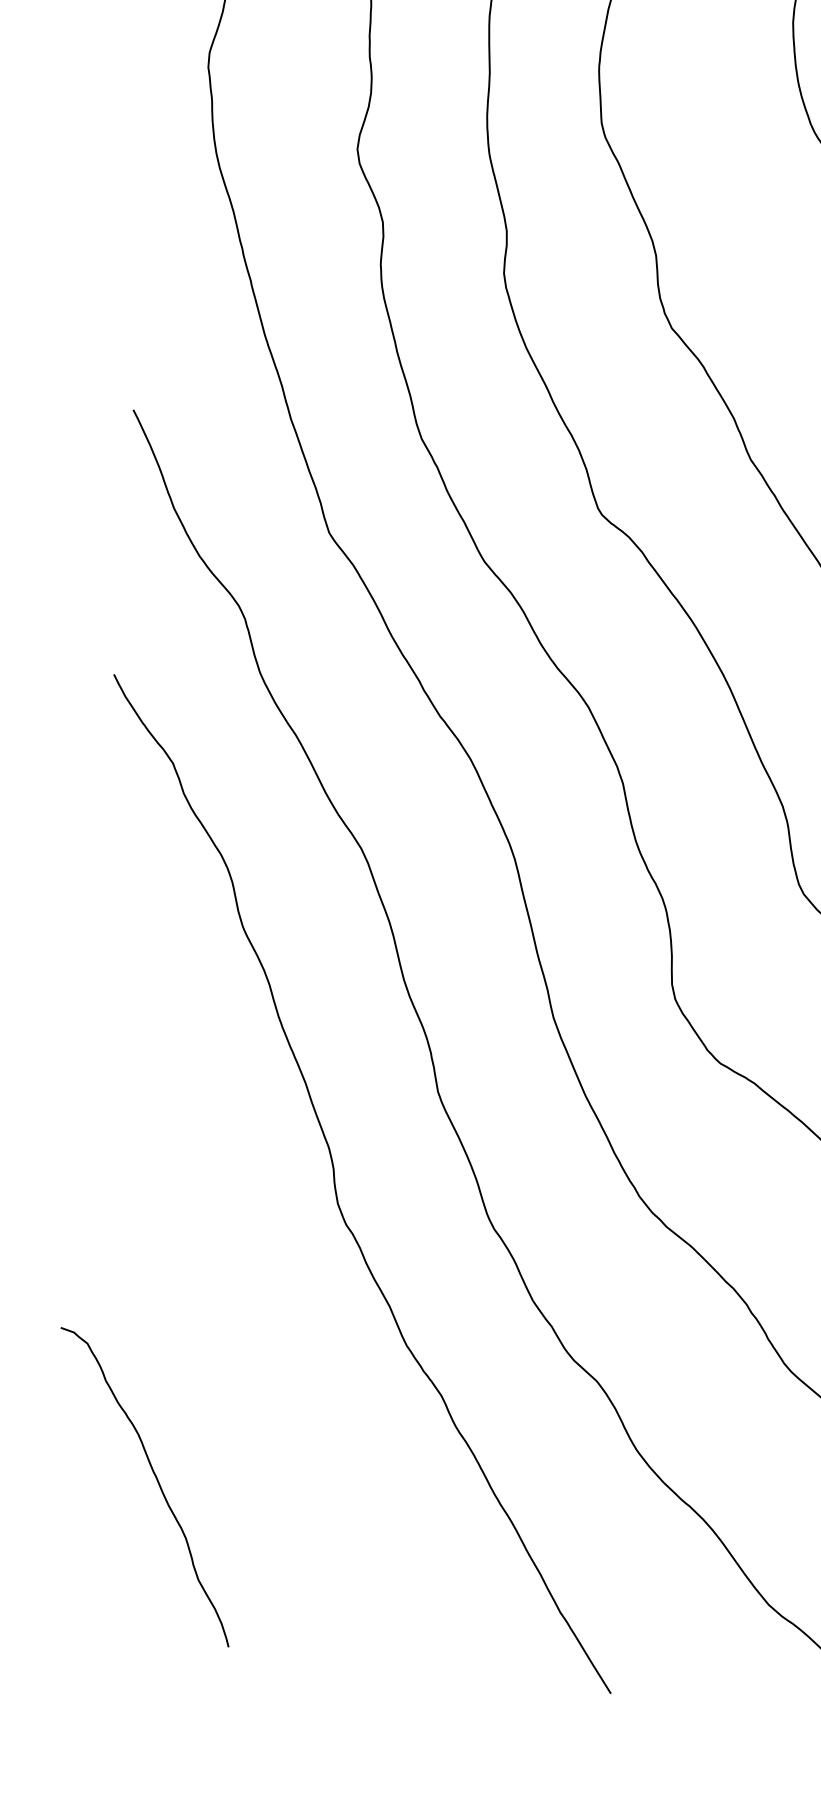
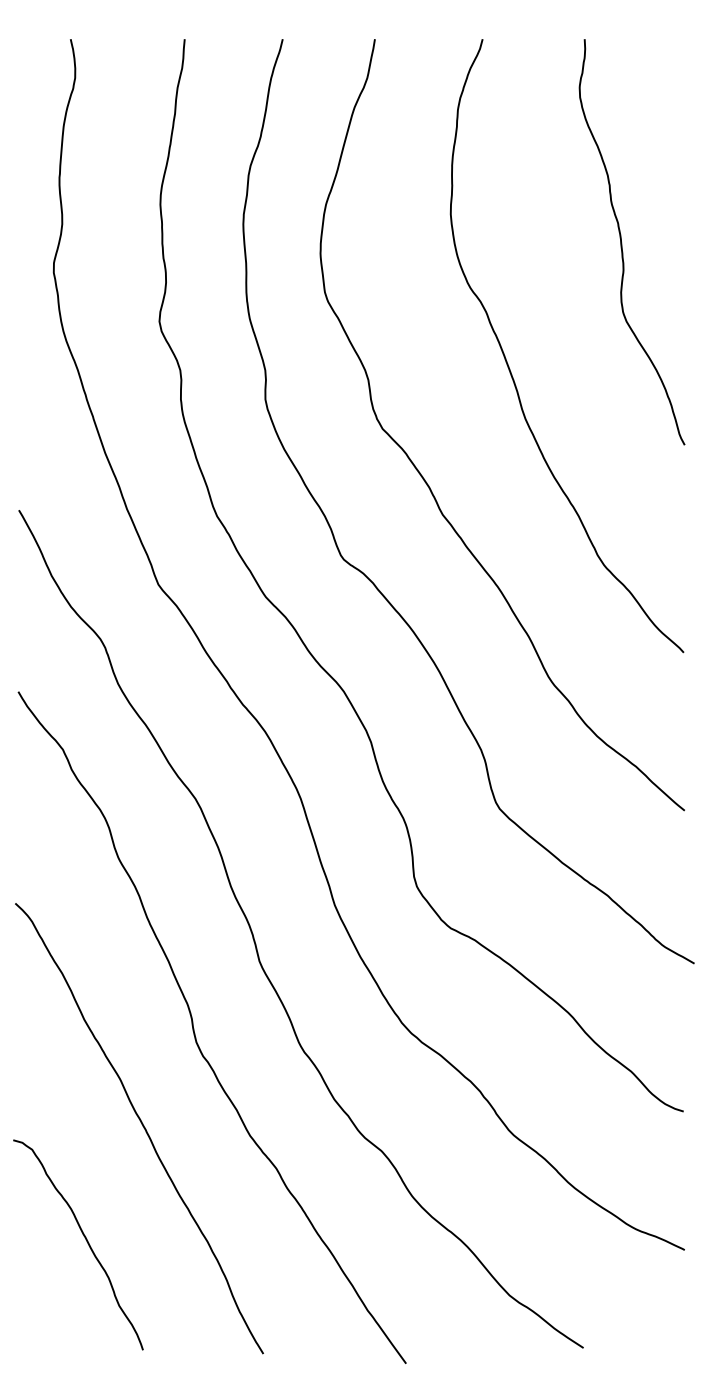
curve: (250, 1320) -> (142, 1126), added

